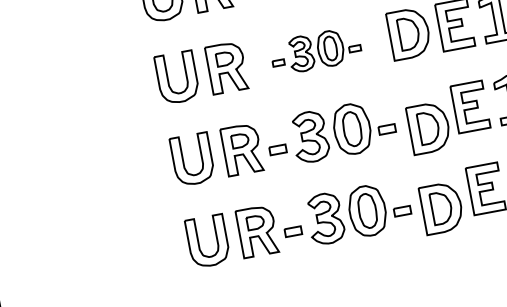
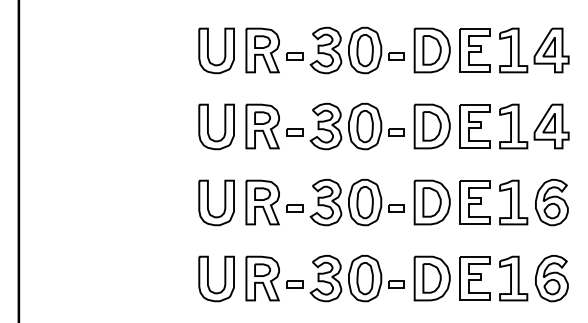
part: (315, 51) -> (345, 126), size x1.43
part: (428, 128) -> (431, 202), moved
part: (441, 208) -> (431, 278), moved

